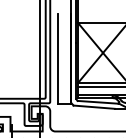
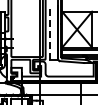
line: (58, 57) -> (50, 32), solid -> dashed

